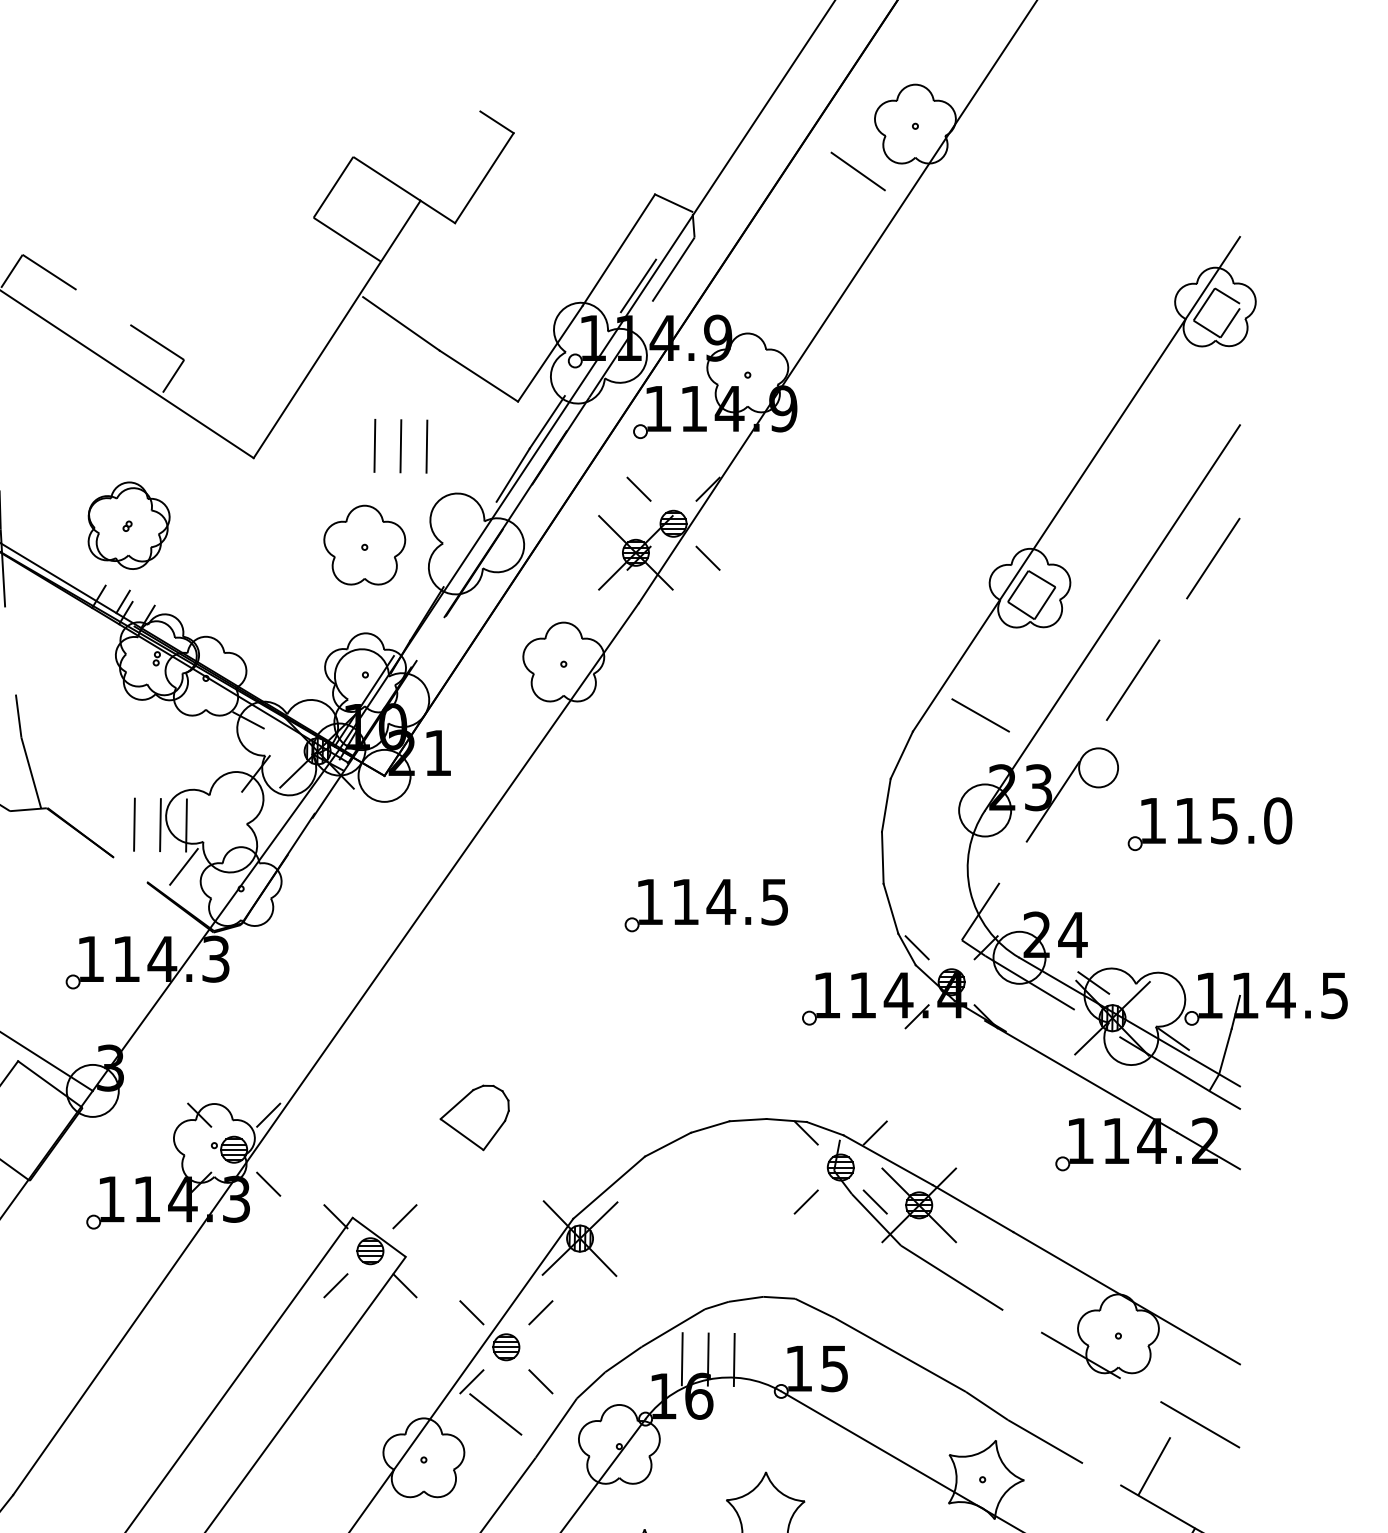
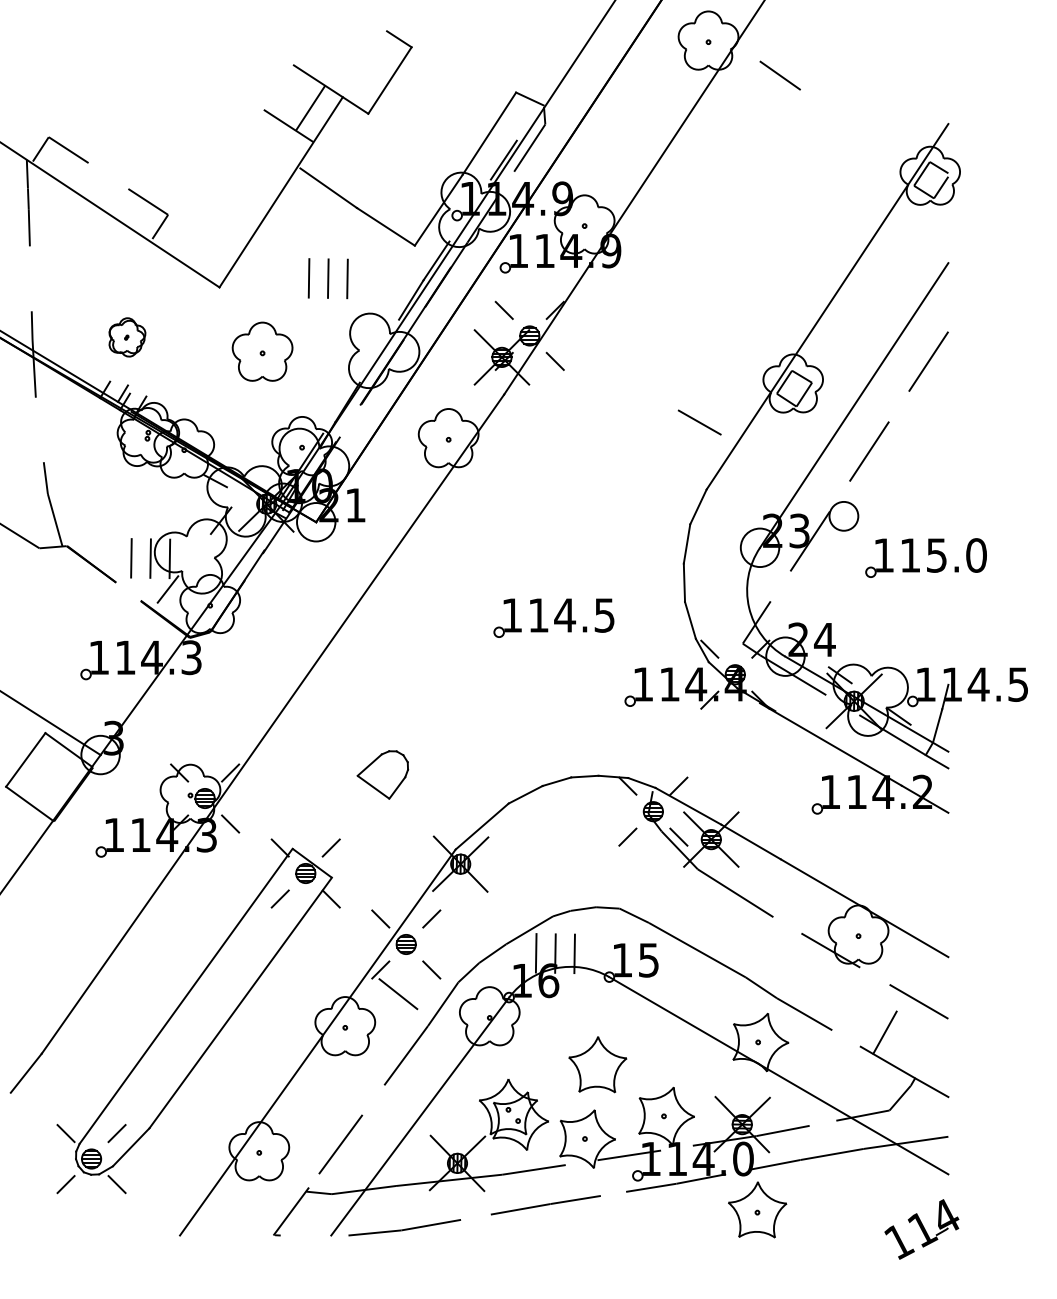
line: (857, 171) -> (779, 75), moved
line: (333, 186) -> (310, 107), moved
part: (129, 525) -> (127, 337), size x0.6
part: (364, 544) -> (262, 351), moved
line: (980, 715) -> (699, 422), moved

